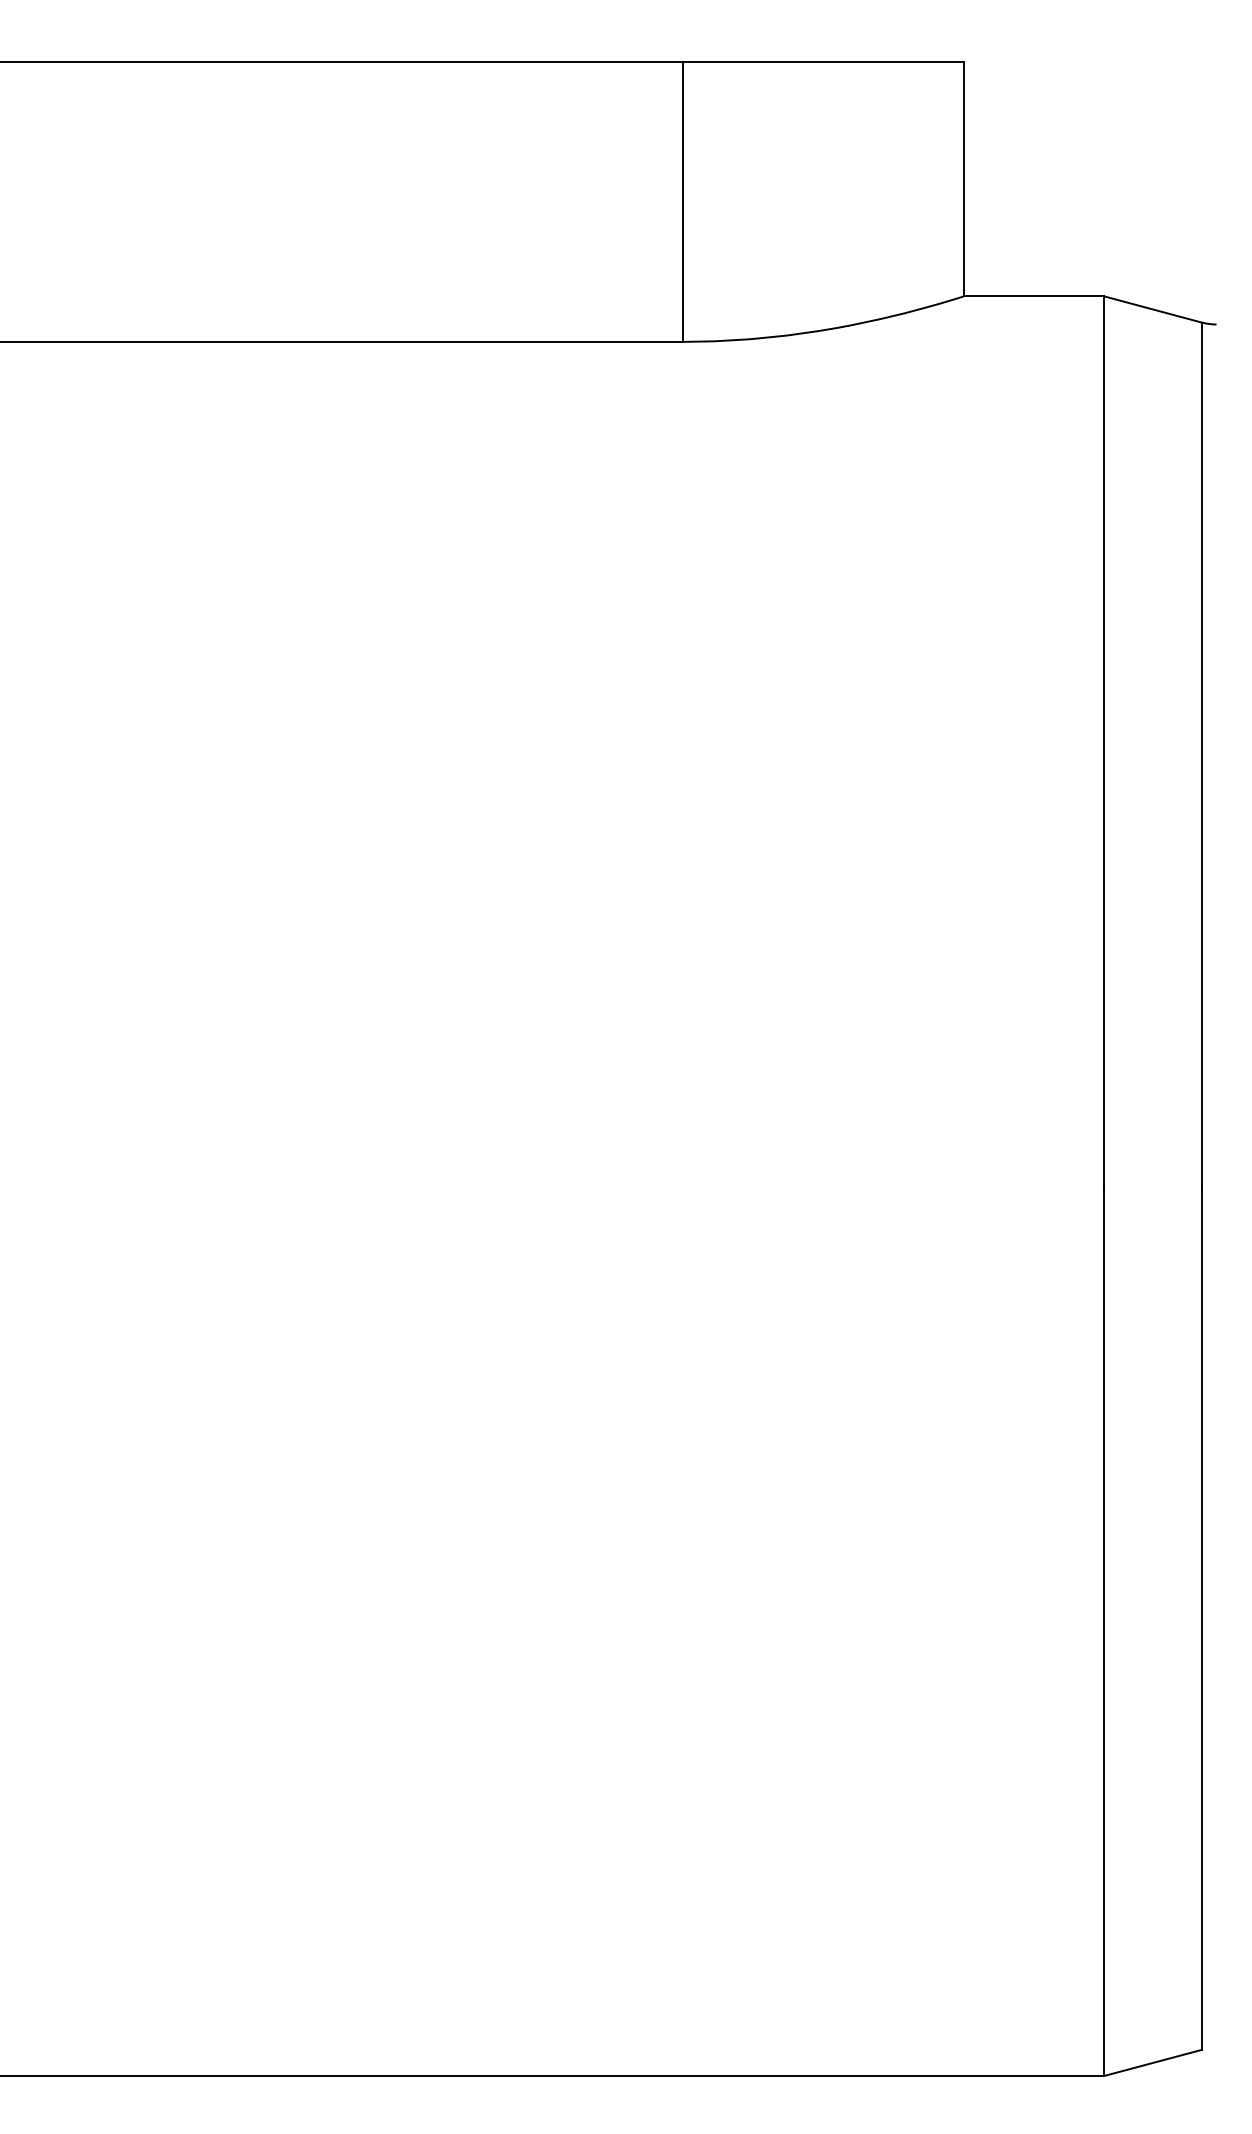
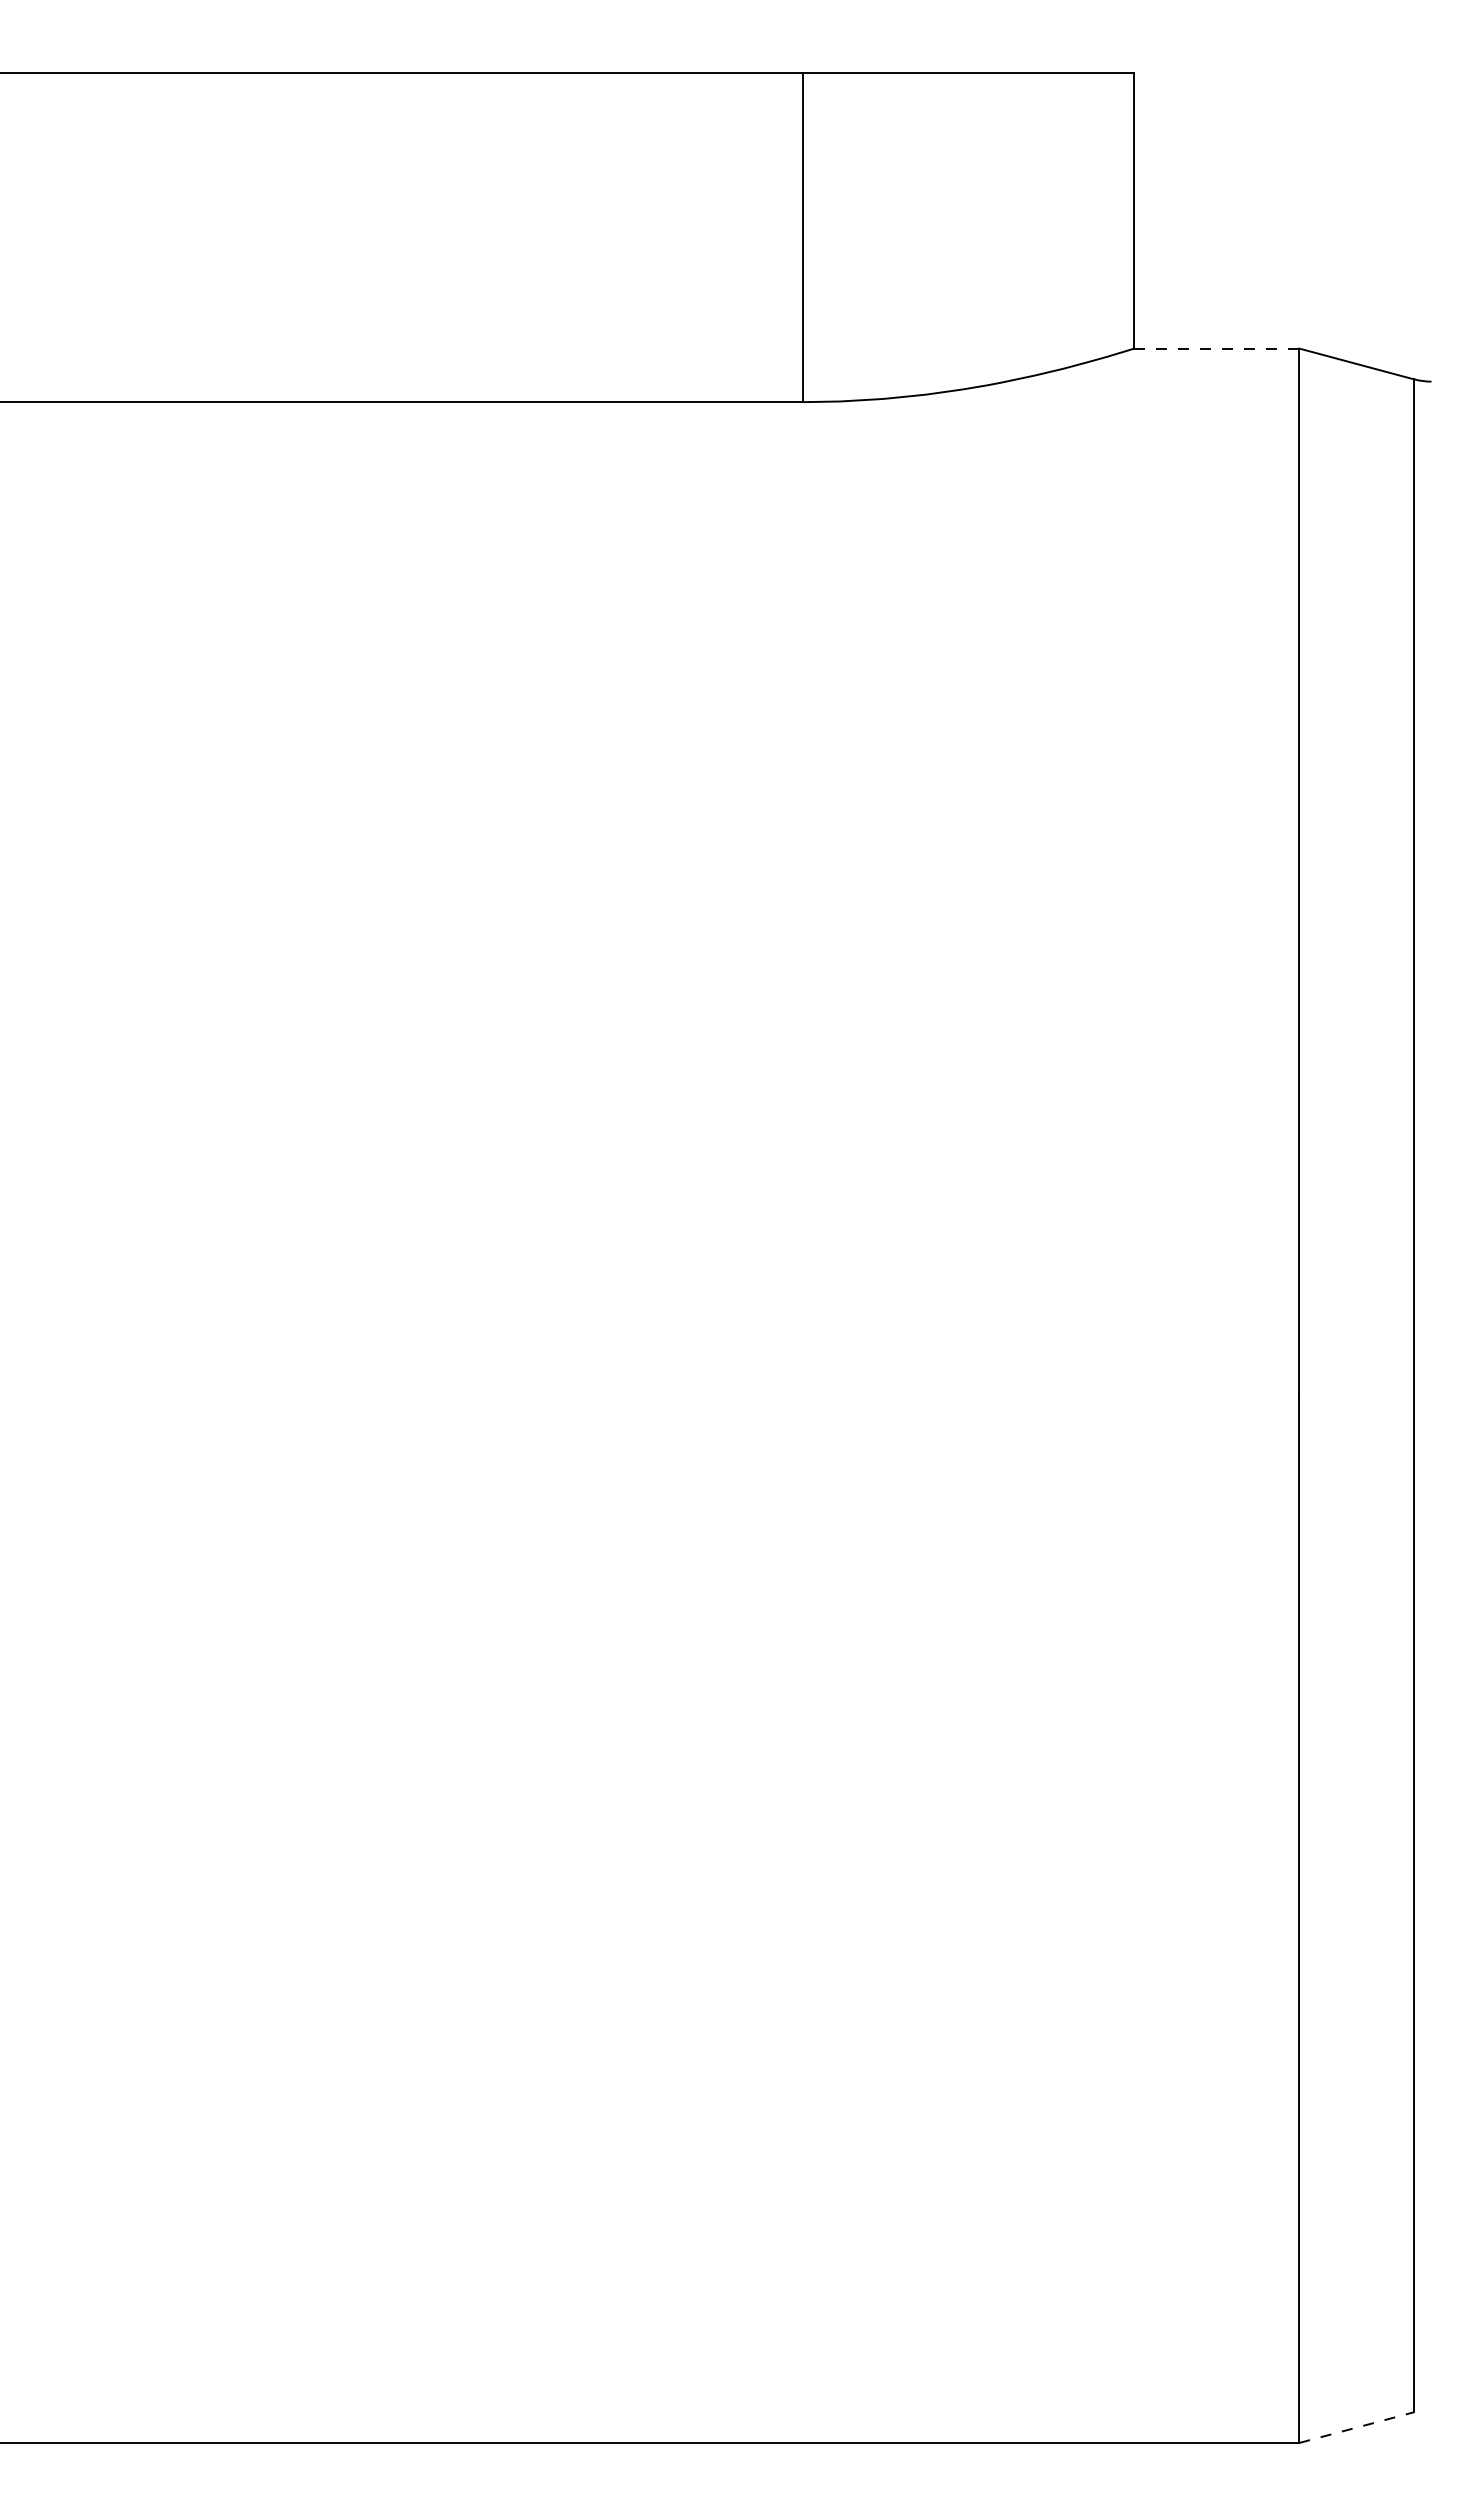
line: (1033, 296) -> (1216, 348), solid -> dashed
line: (1152, 2062) -> (1356, 2427), solid -> dashed

